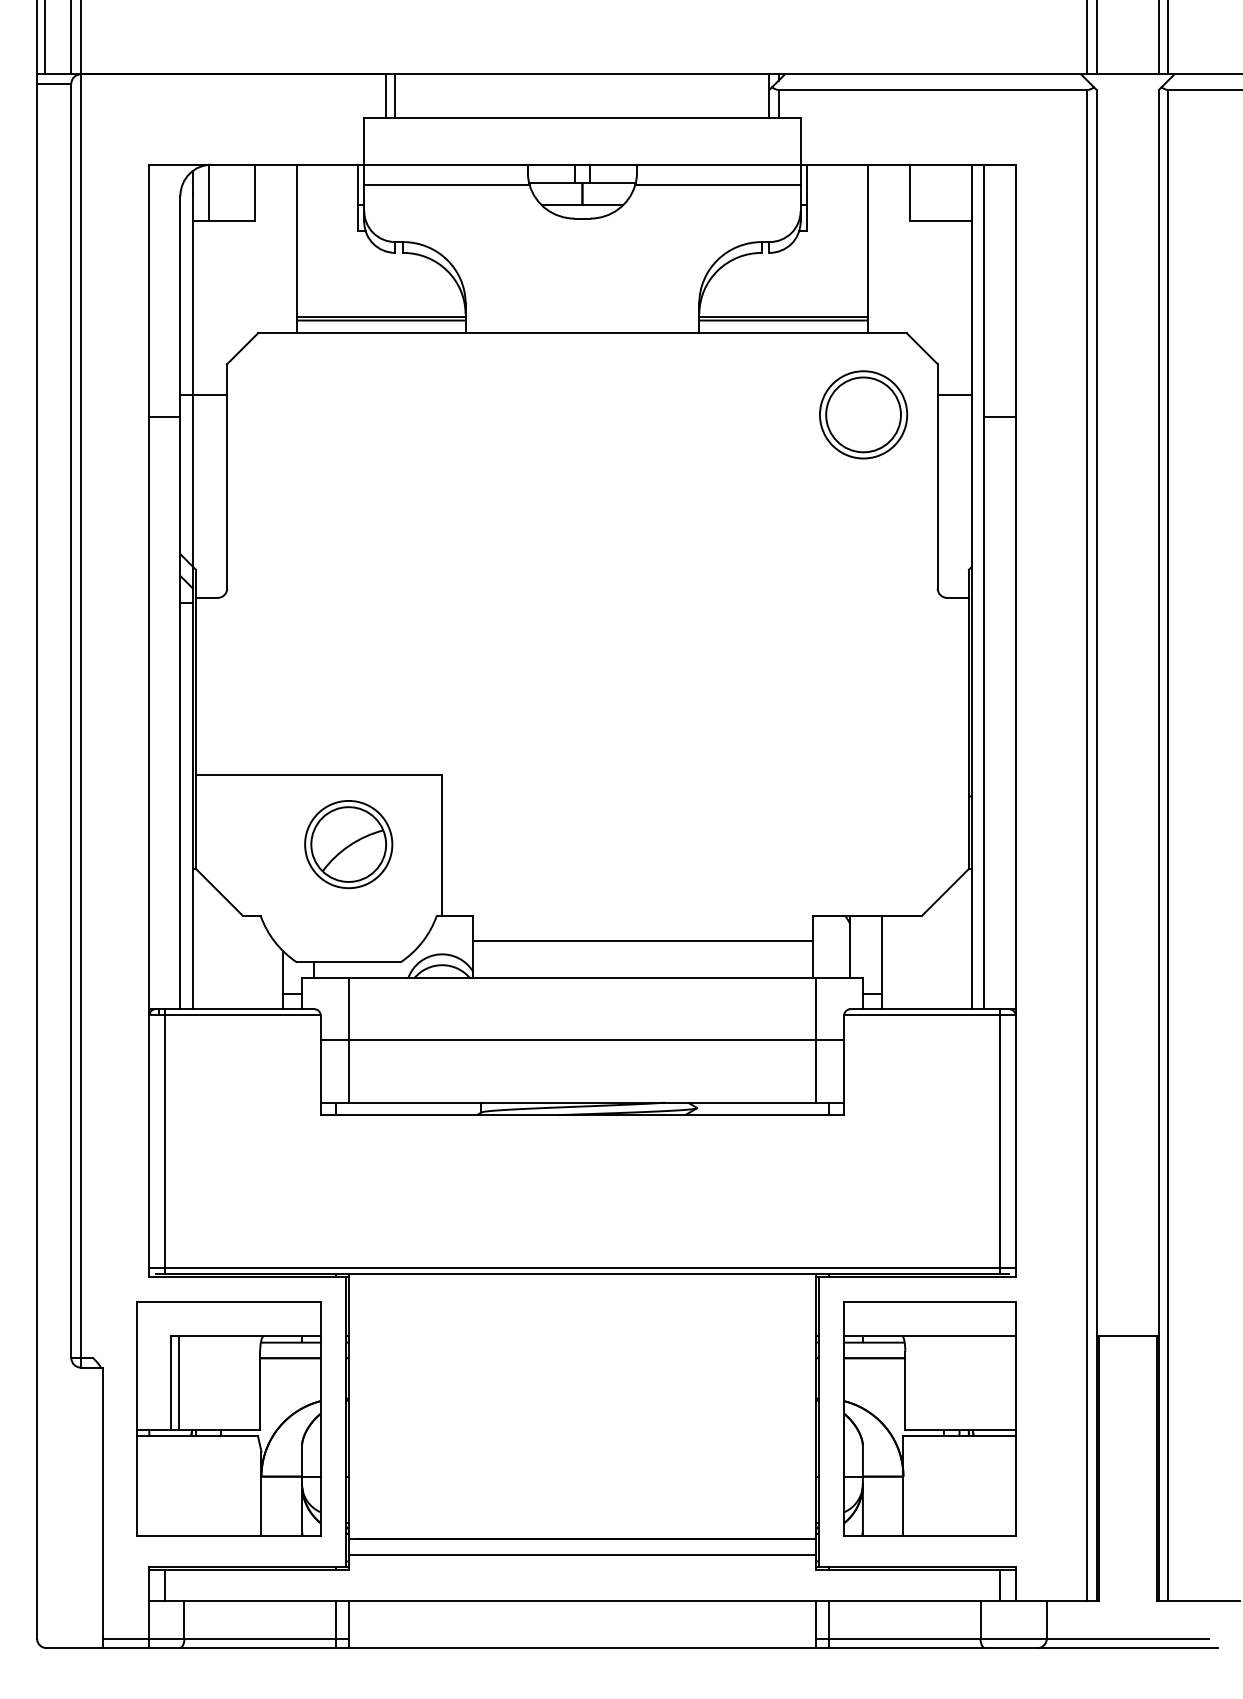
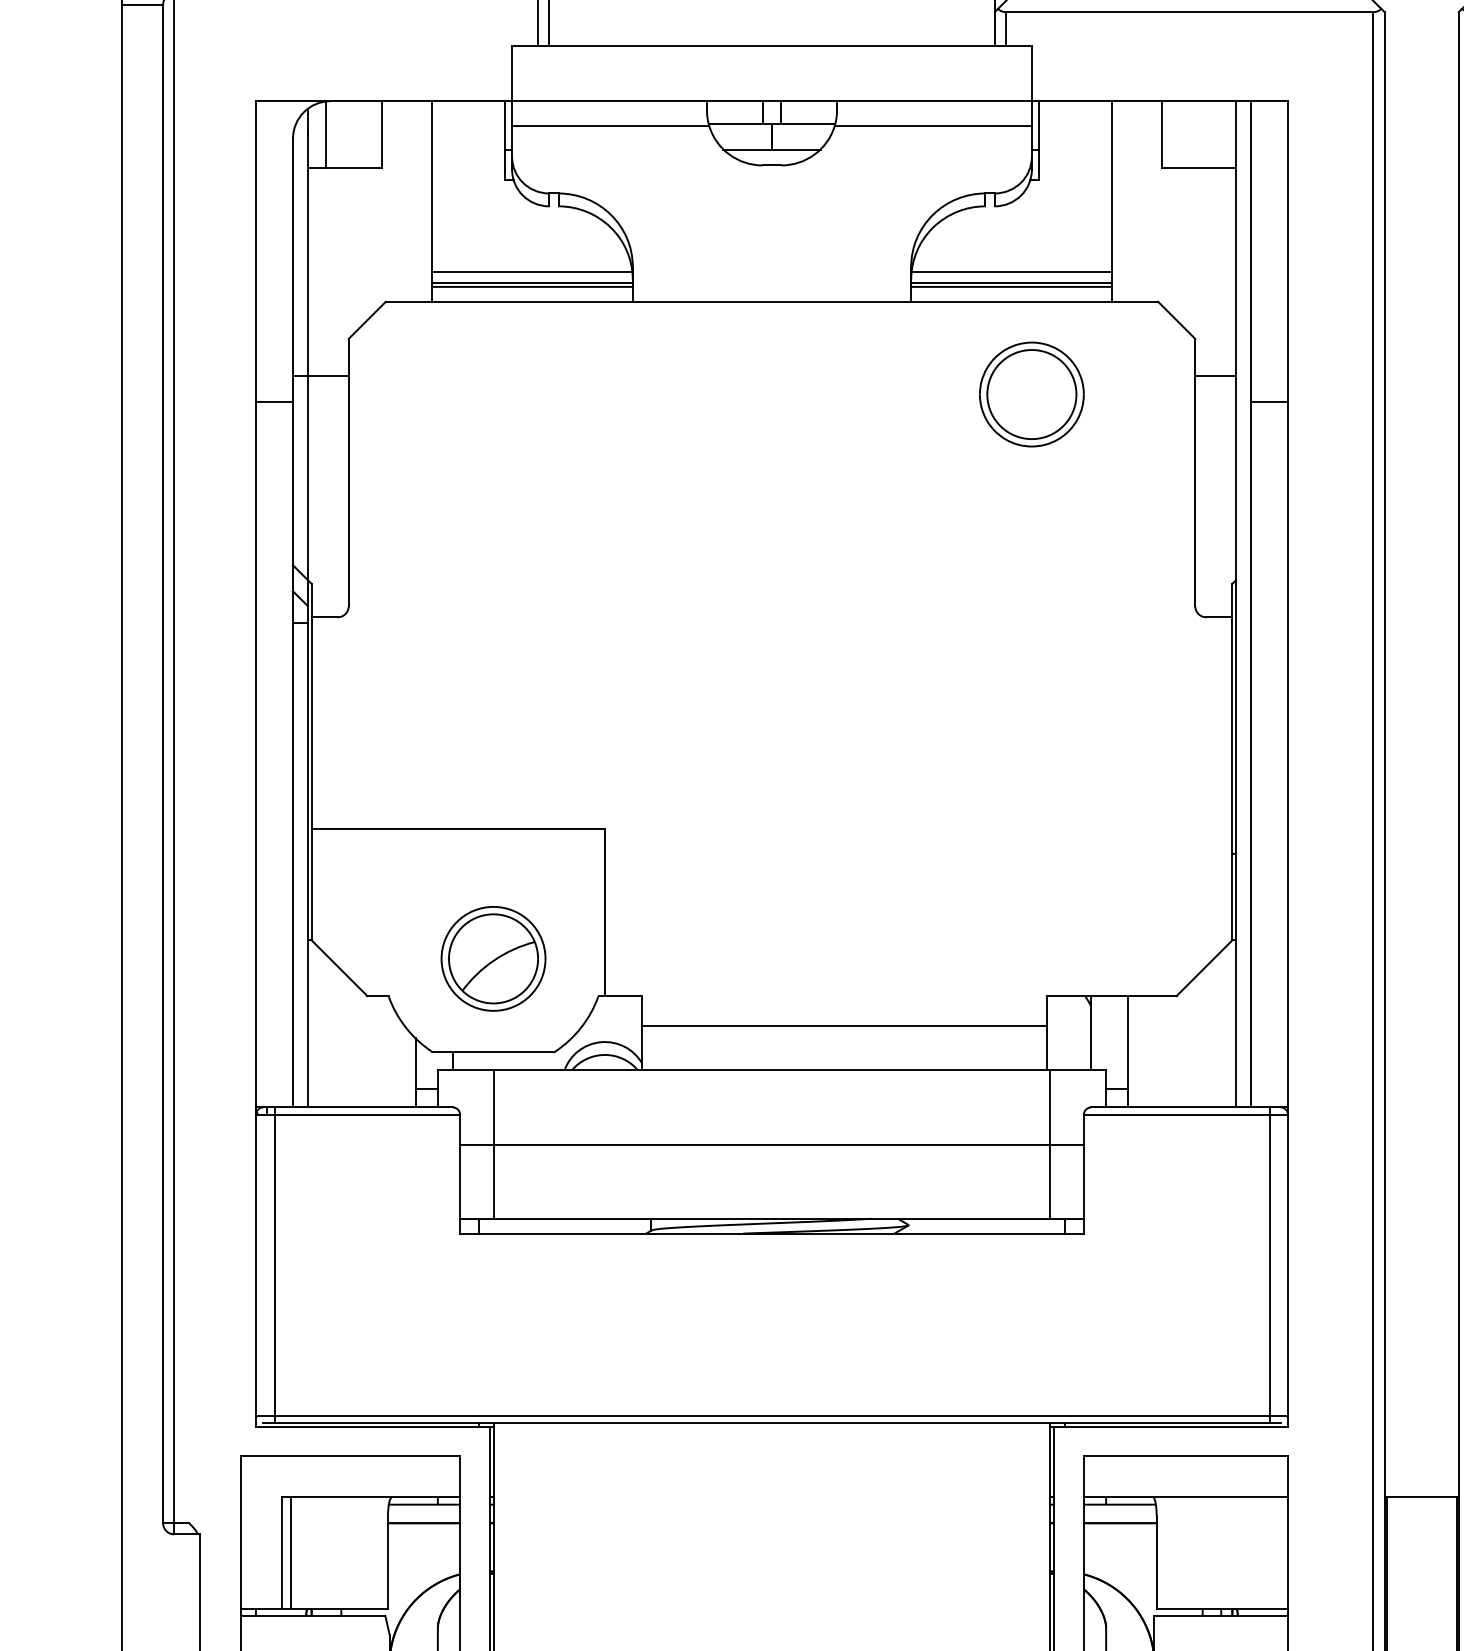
line: (381, 308) -> (532, 272), added
line: (783, 308) -> (1011, 272), added
part: (863, 414) -> (1031, 394), moved
part: (348, 844) -> (493, 958), moved

